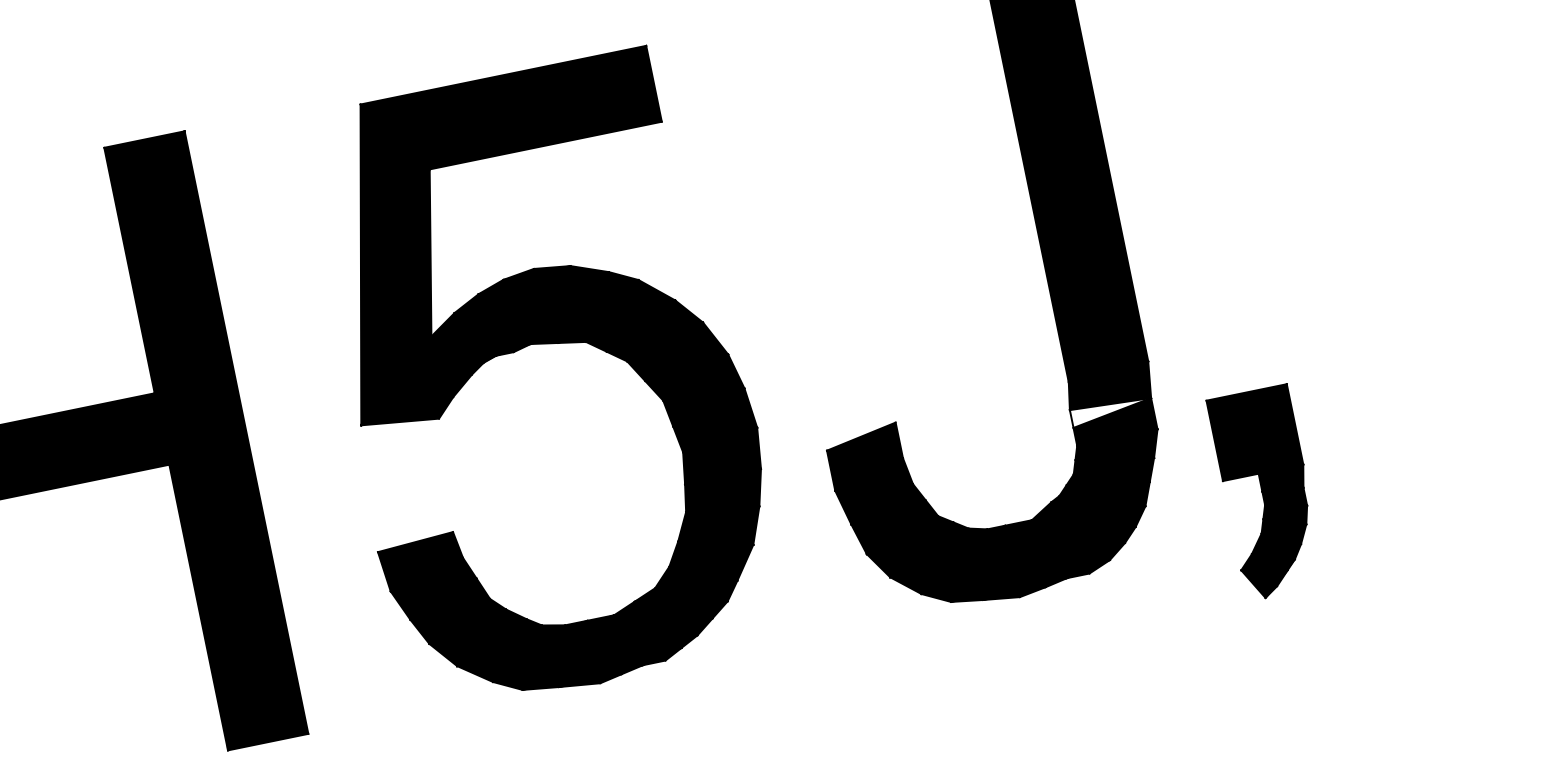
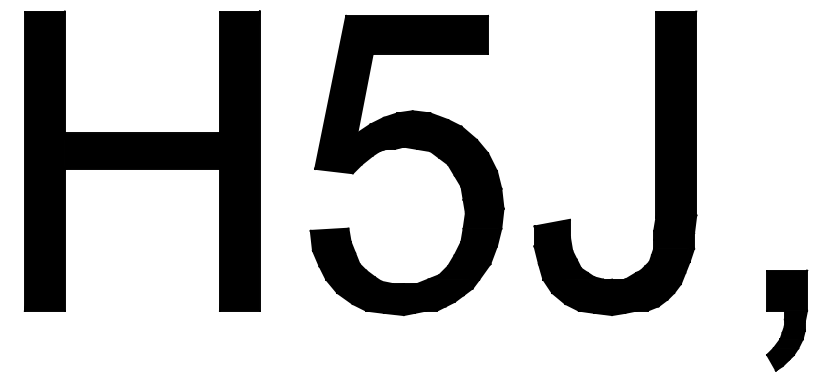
fill: (1112, 408) -> (674, 234), added
part: (1268, 492) -> (787, 320), moved

